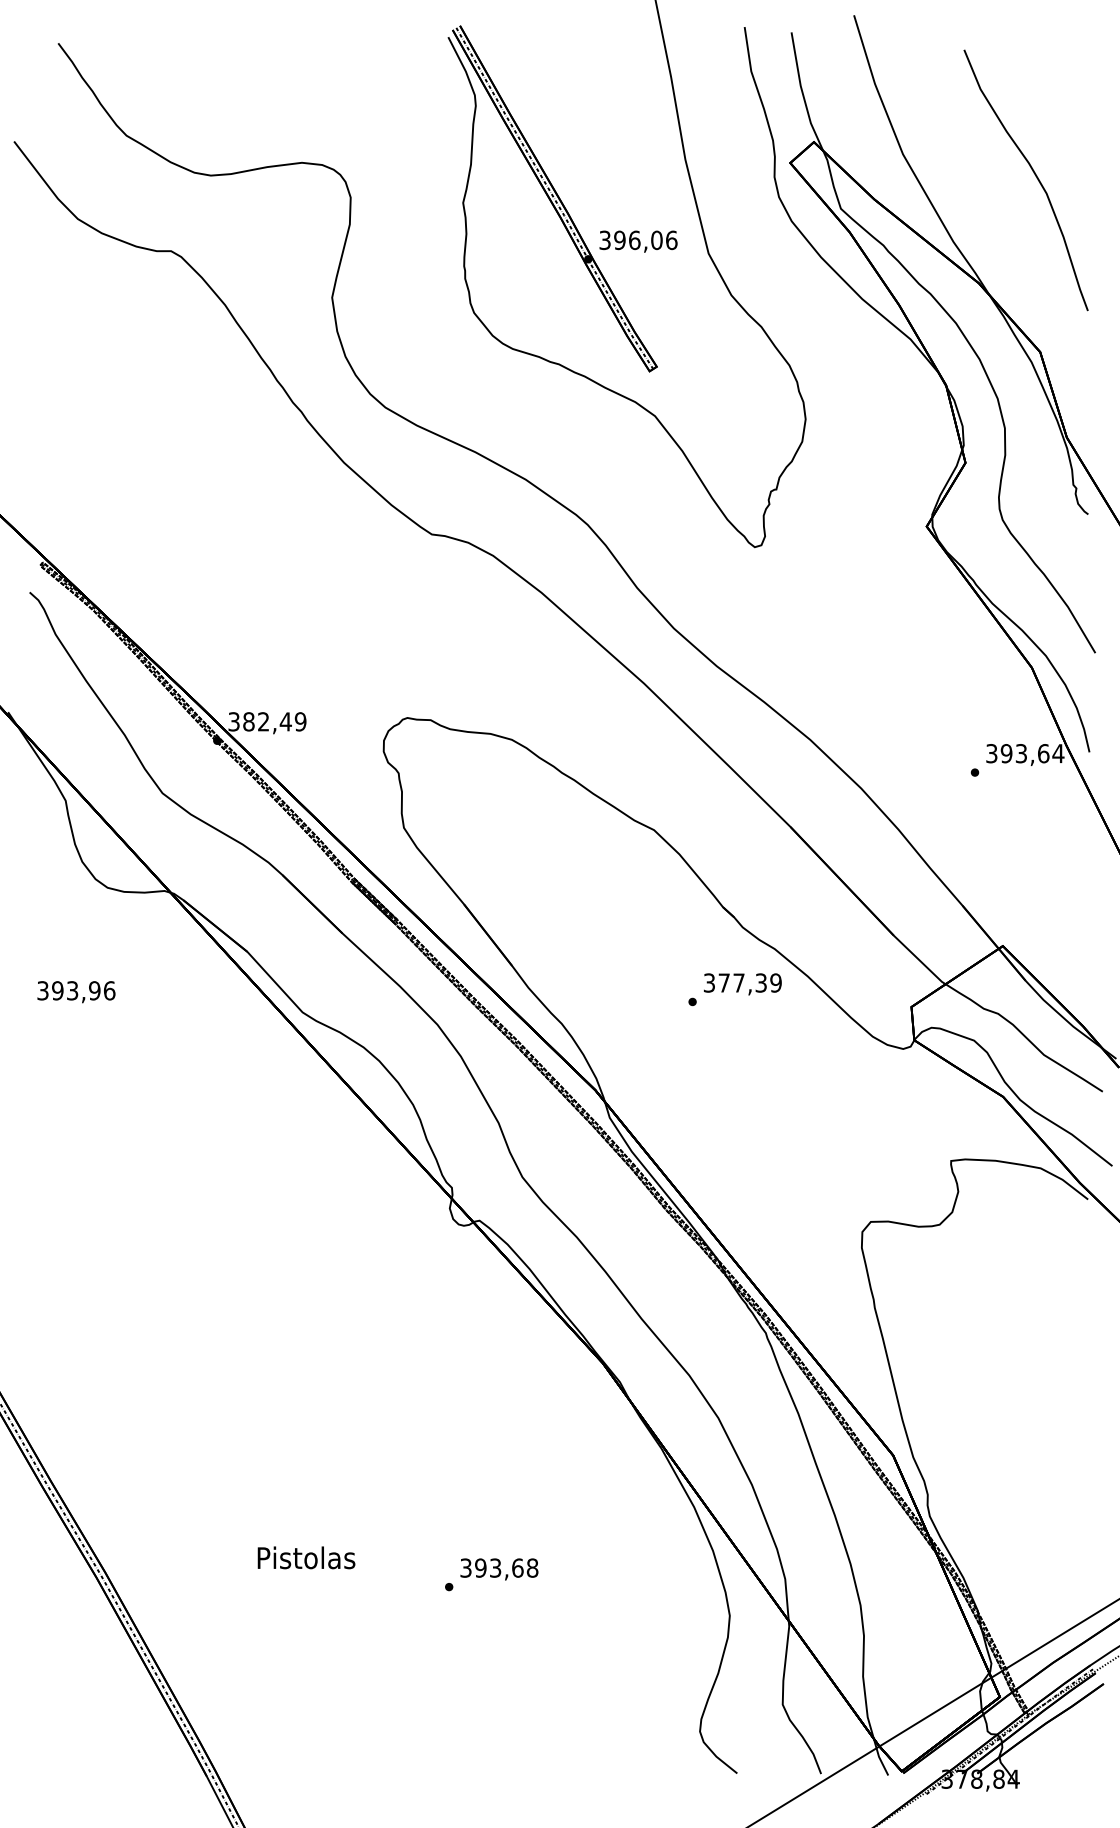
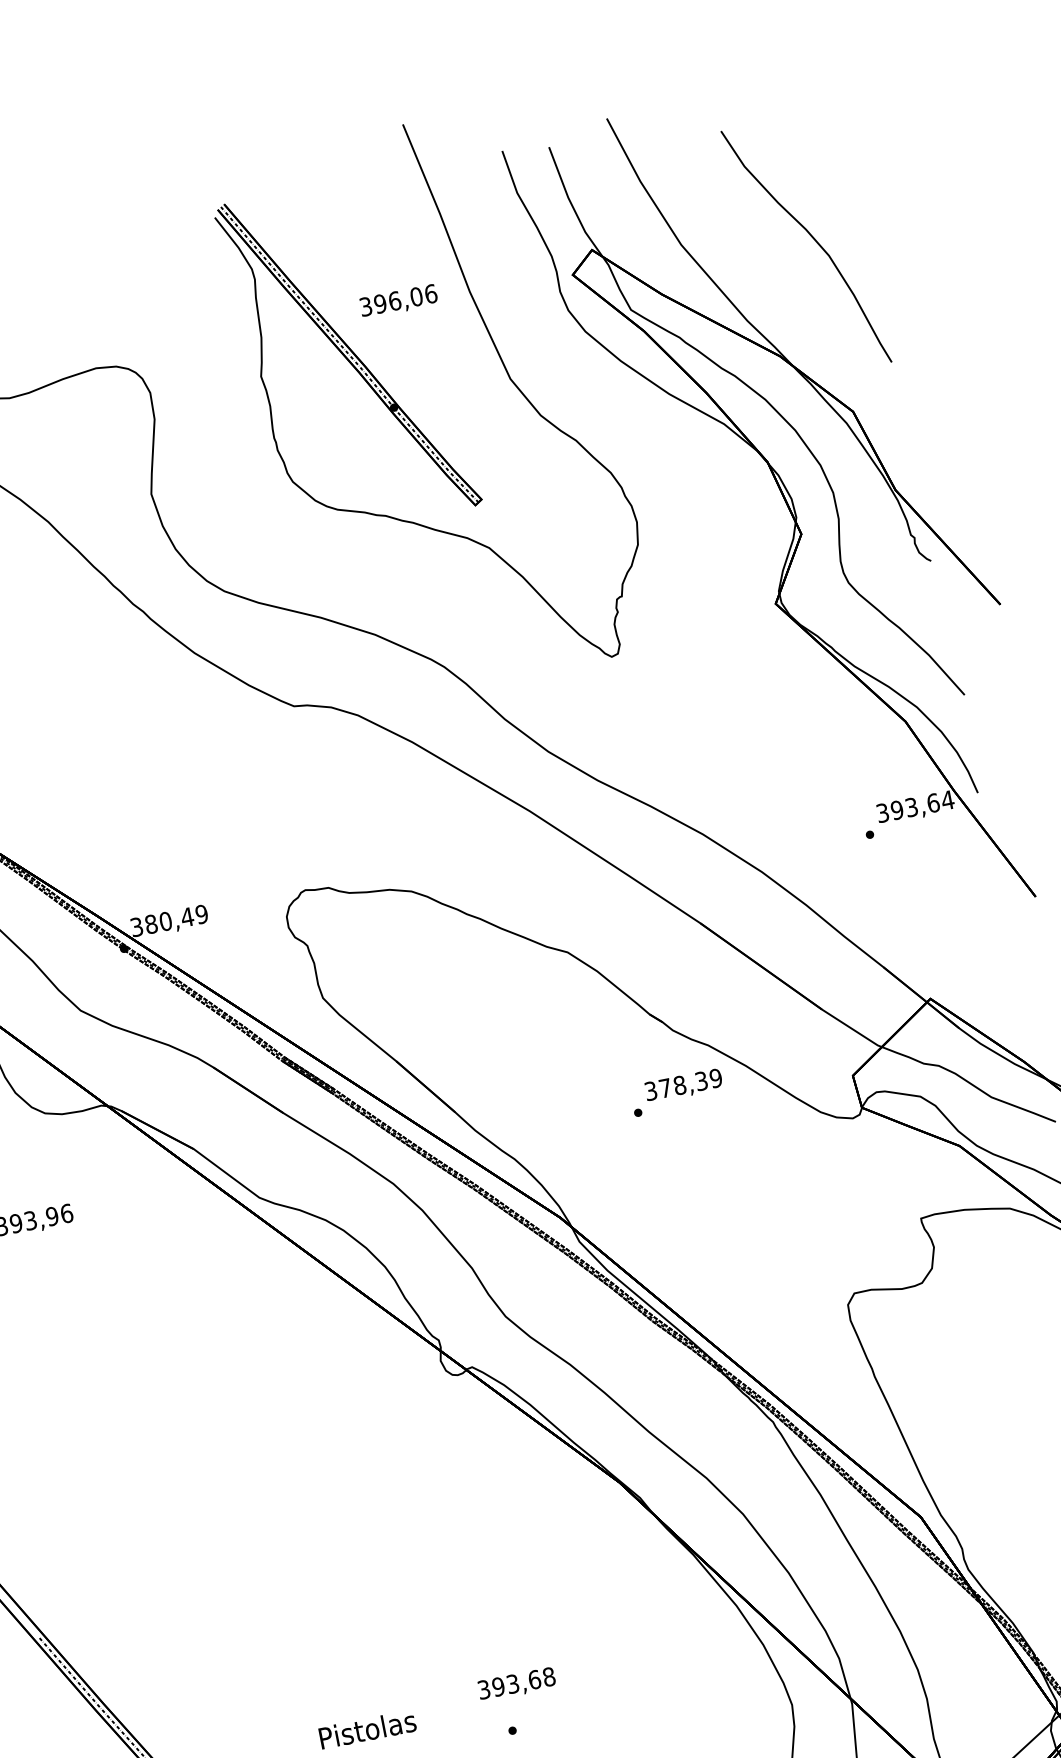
text: (638, 241) -> (398, 301), moved
text: (263, 721) -> (165, 921), 382,49 -> 380,49
text: (738, 982) -> (679, 1085), 377,39 -> 378,39
text: (499, 1569) -> (517, 1684), moved

